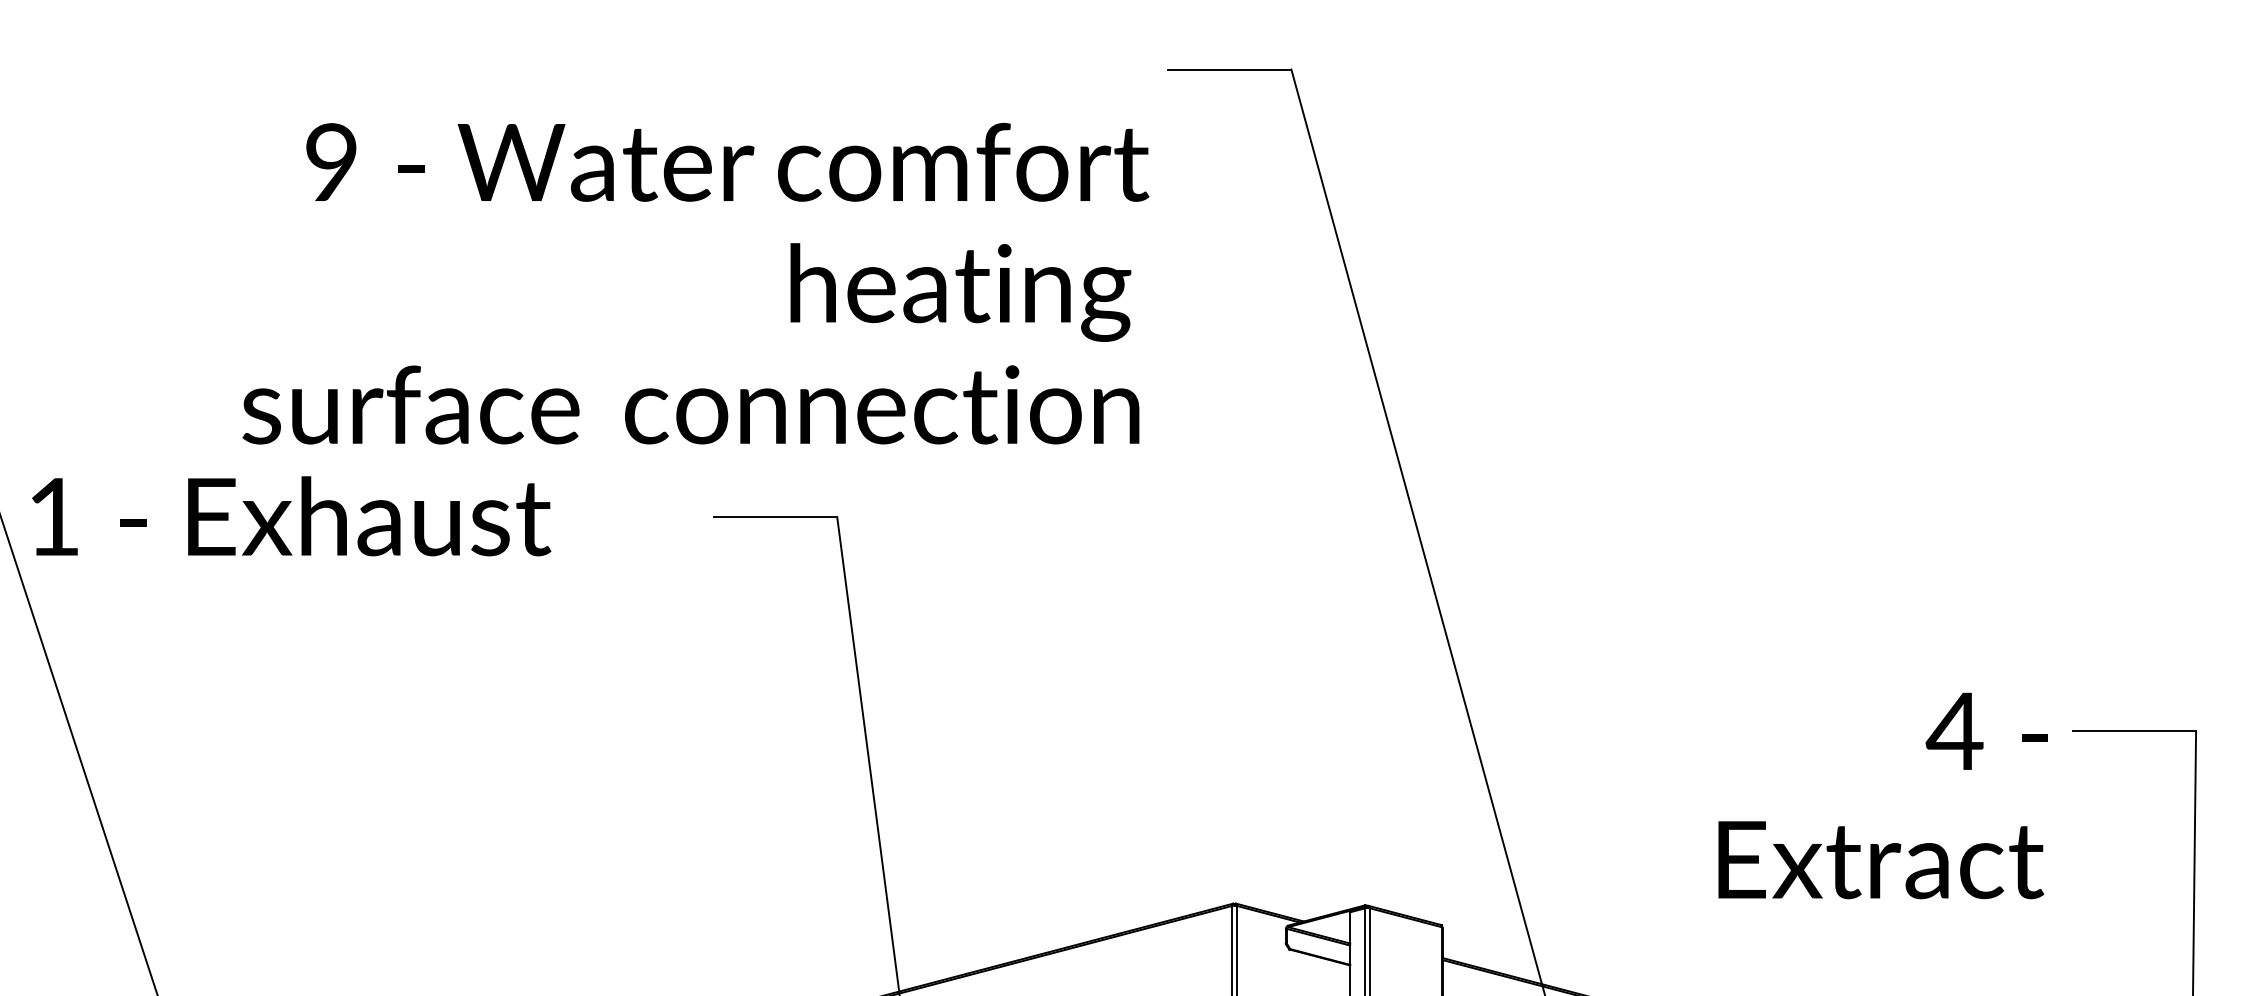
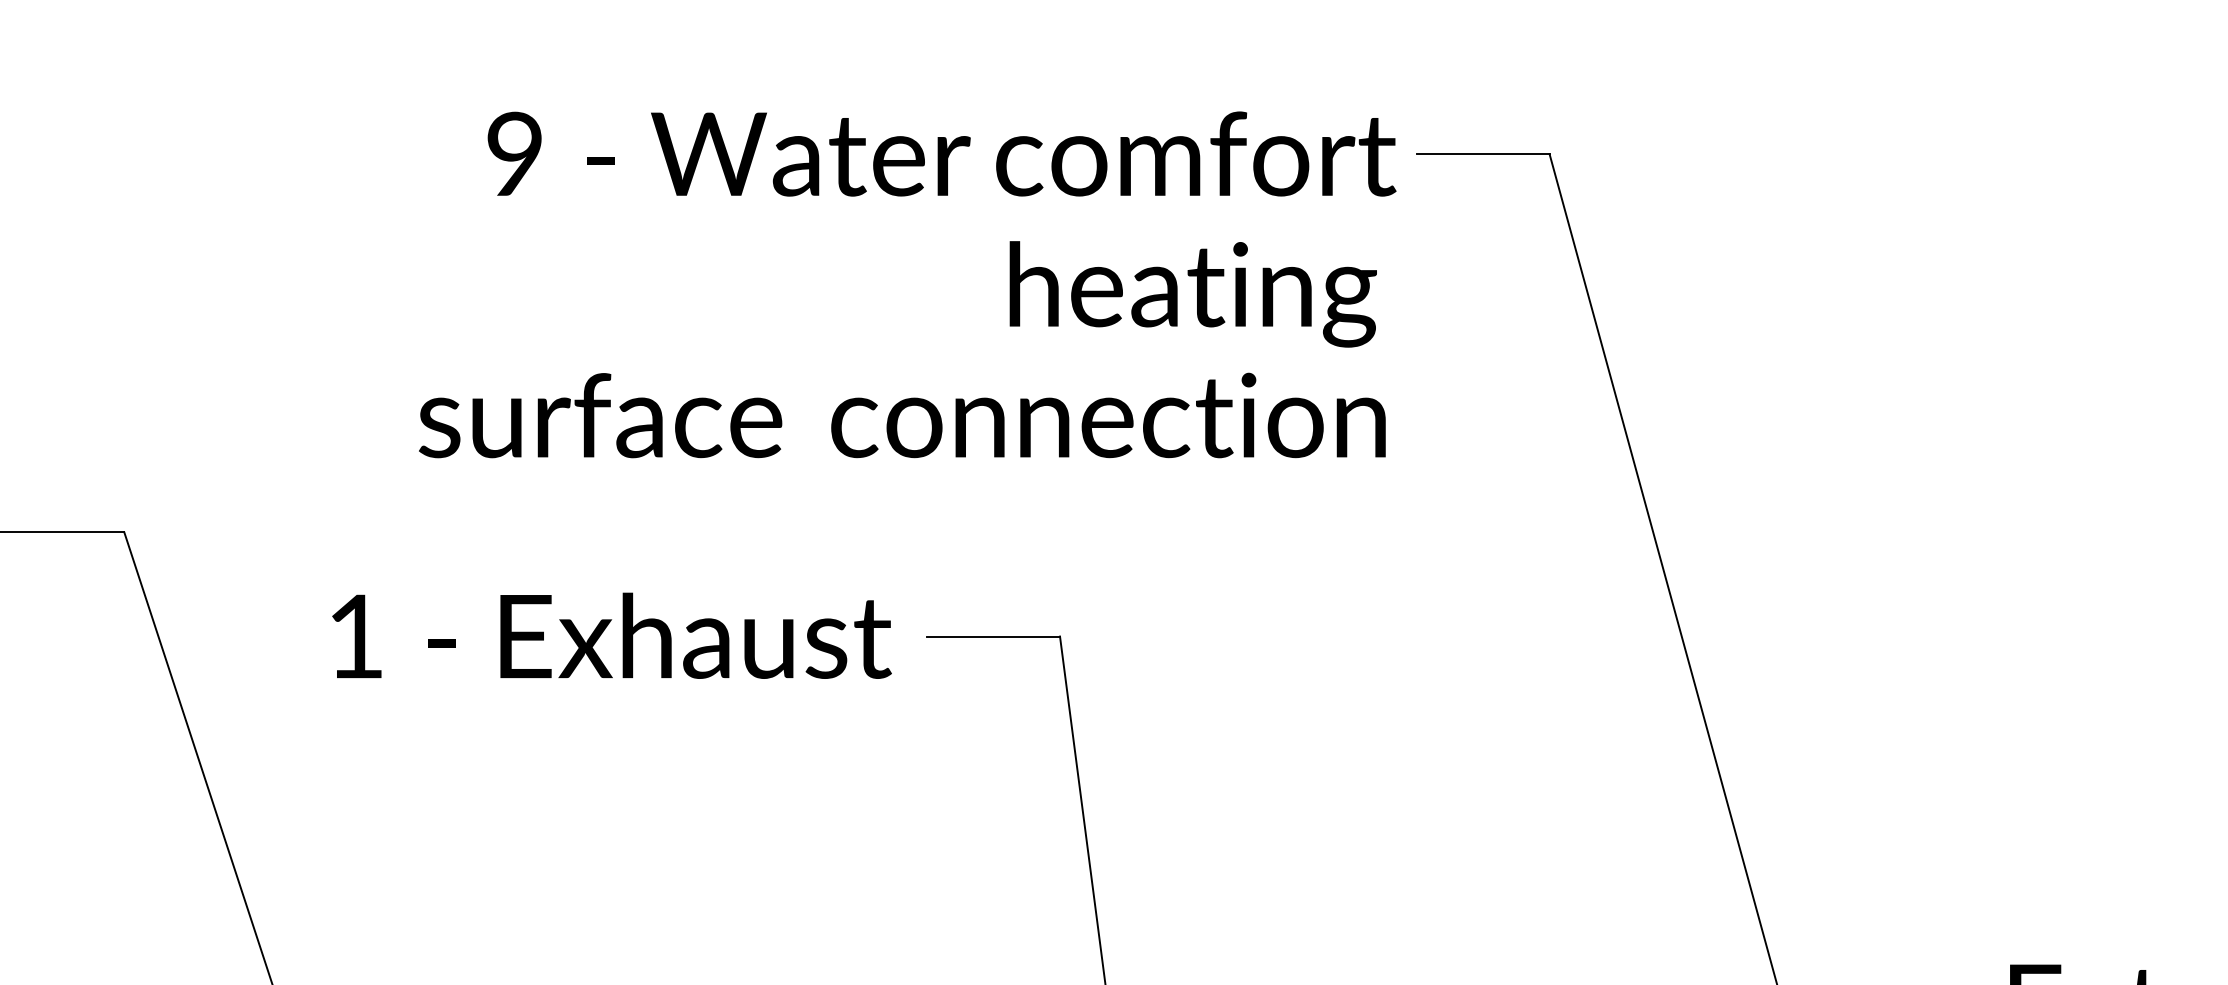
text: (695, 283) -> (907, 284), moved
text: (291, 516) -> (611, 636), moved

